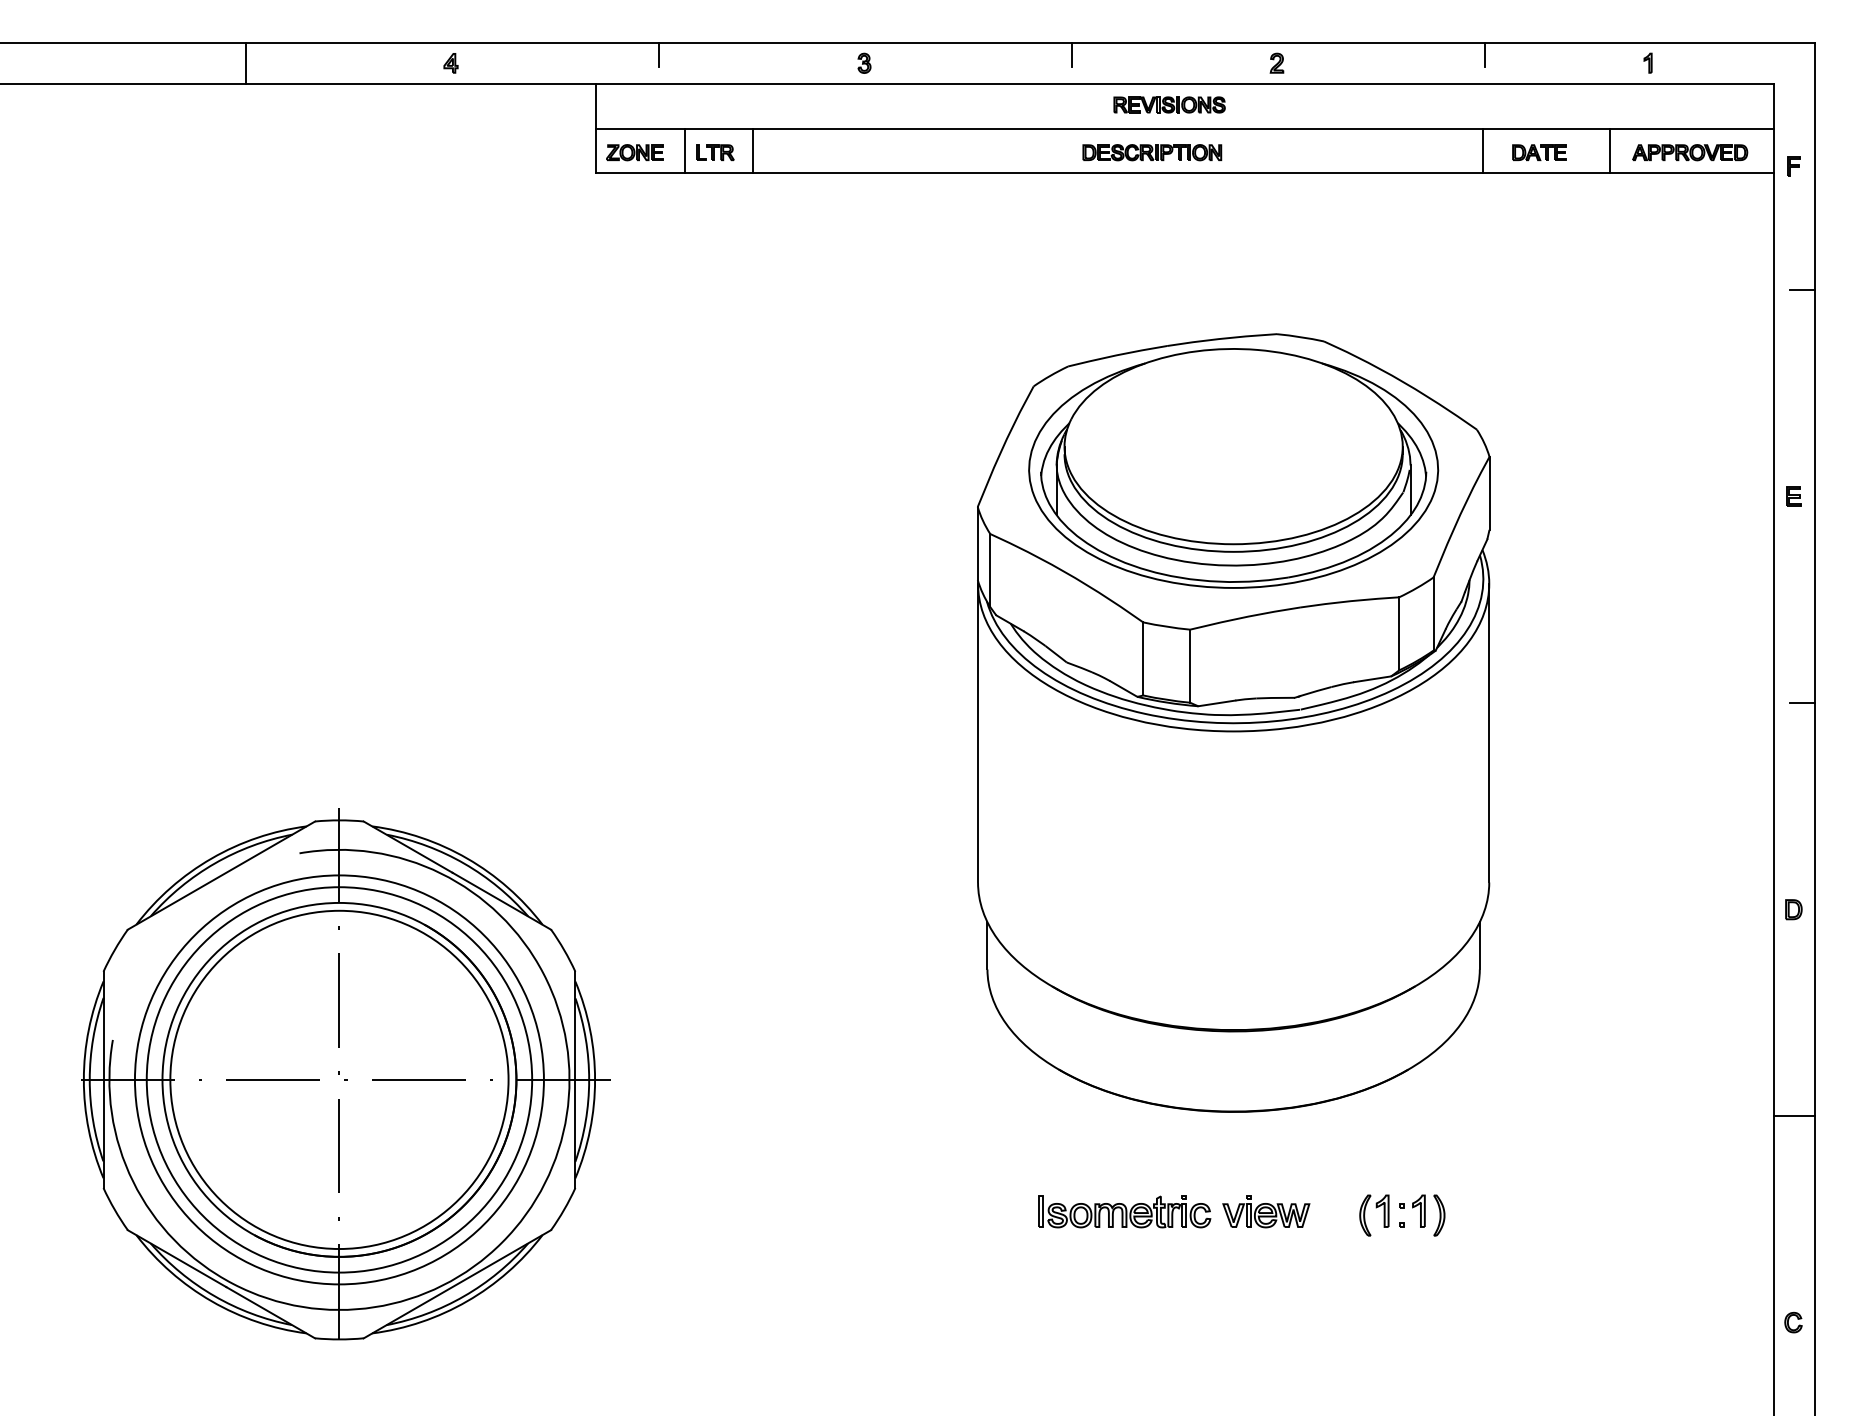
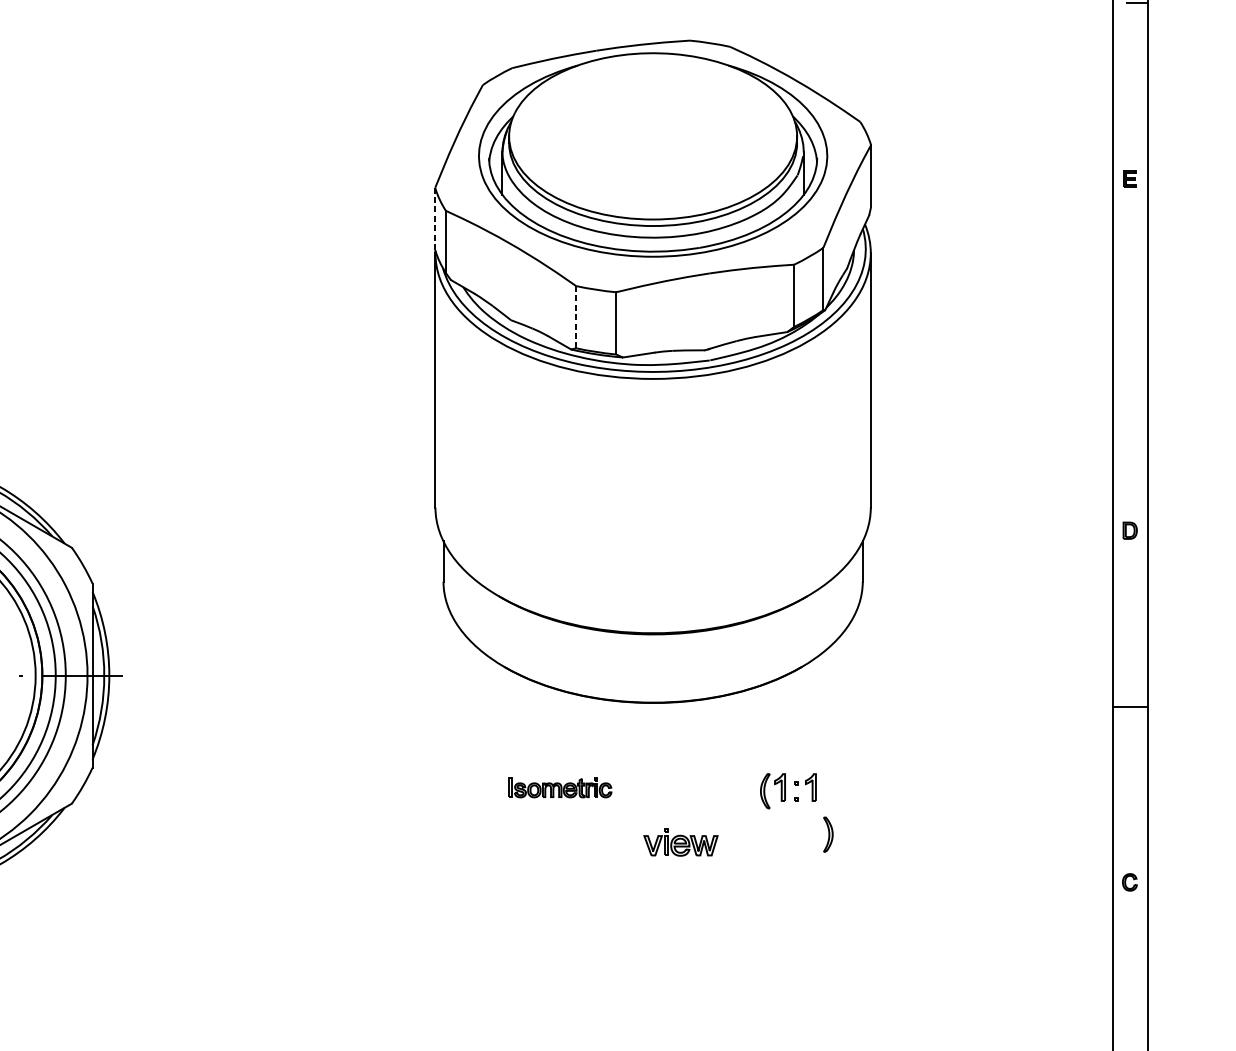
line: (977, 543) -> (435, 218), solid -> dashed
line: (1143, 658) -> (576, 316), solid -> dashed
line: (1802, 703) -> (1137, 355), removed
part: (1124, 1211) -> (560, 787), size x0.7
part: (1266, 1211) -> (681, 842), moved
part: (1439, 1215) -> (828, 834), moved

